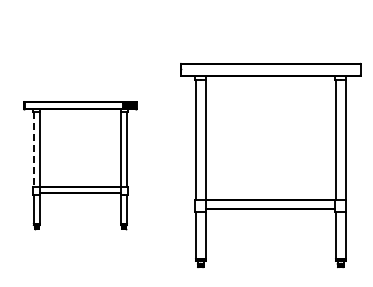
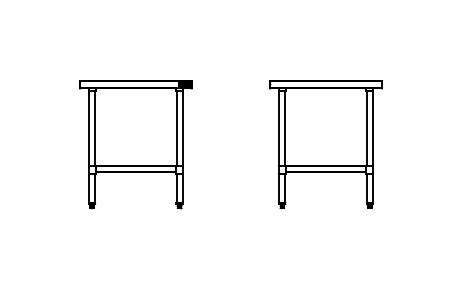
line: (34, 149) -> (89, 128), dashed -> solid
part: (270, 165) -> (325, 144), size x0.62

